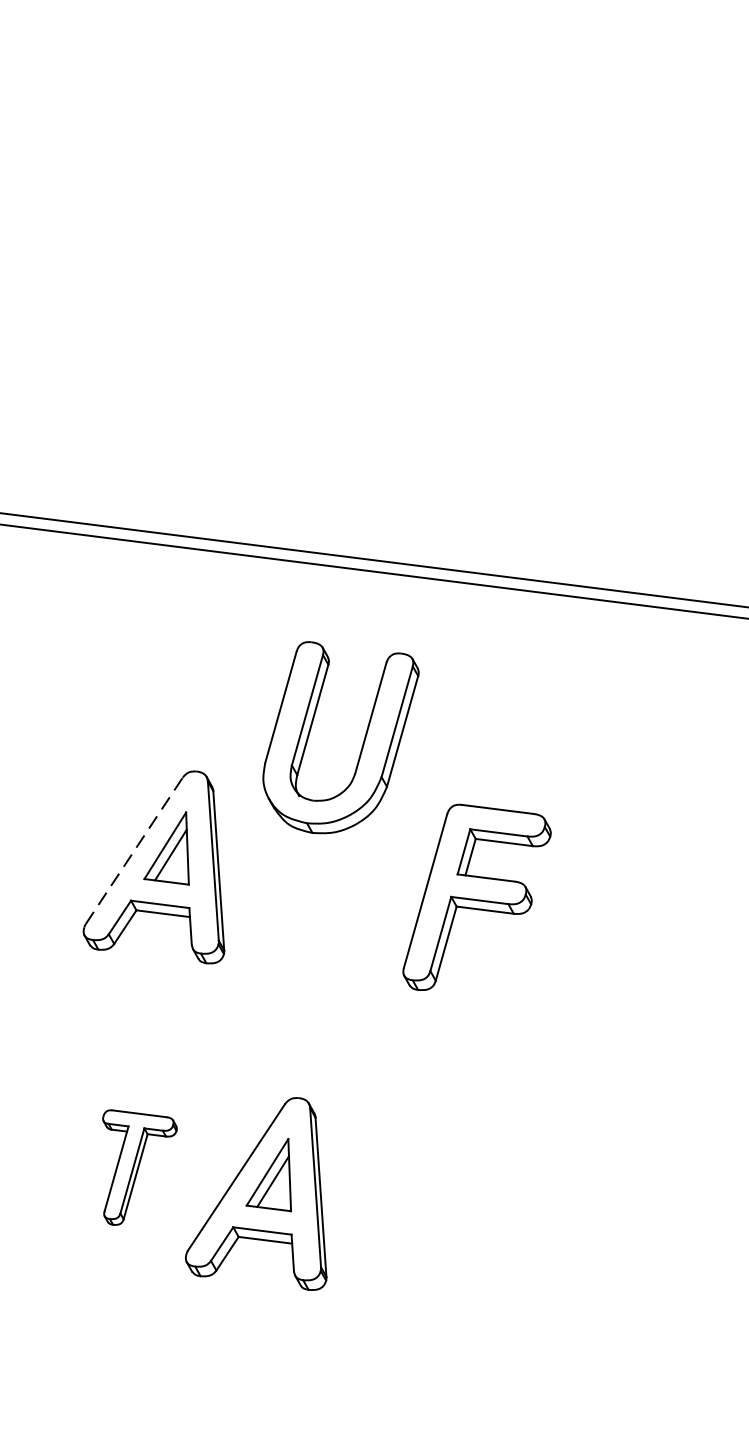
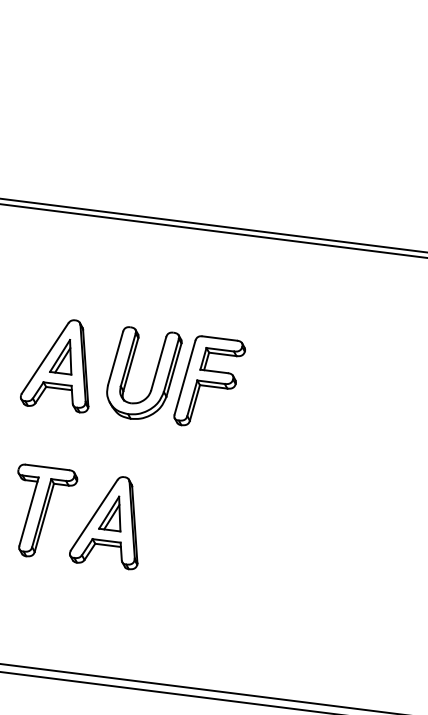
part: (362, 740) -> (154, 374), moved
line: (135, 851) -> (45, 358), dashed -> solid
part: (139, 1167) -> (47, 510), size x1.67

